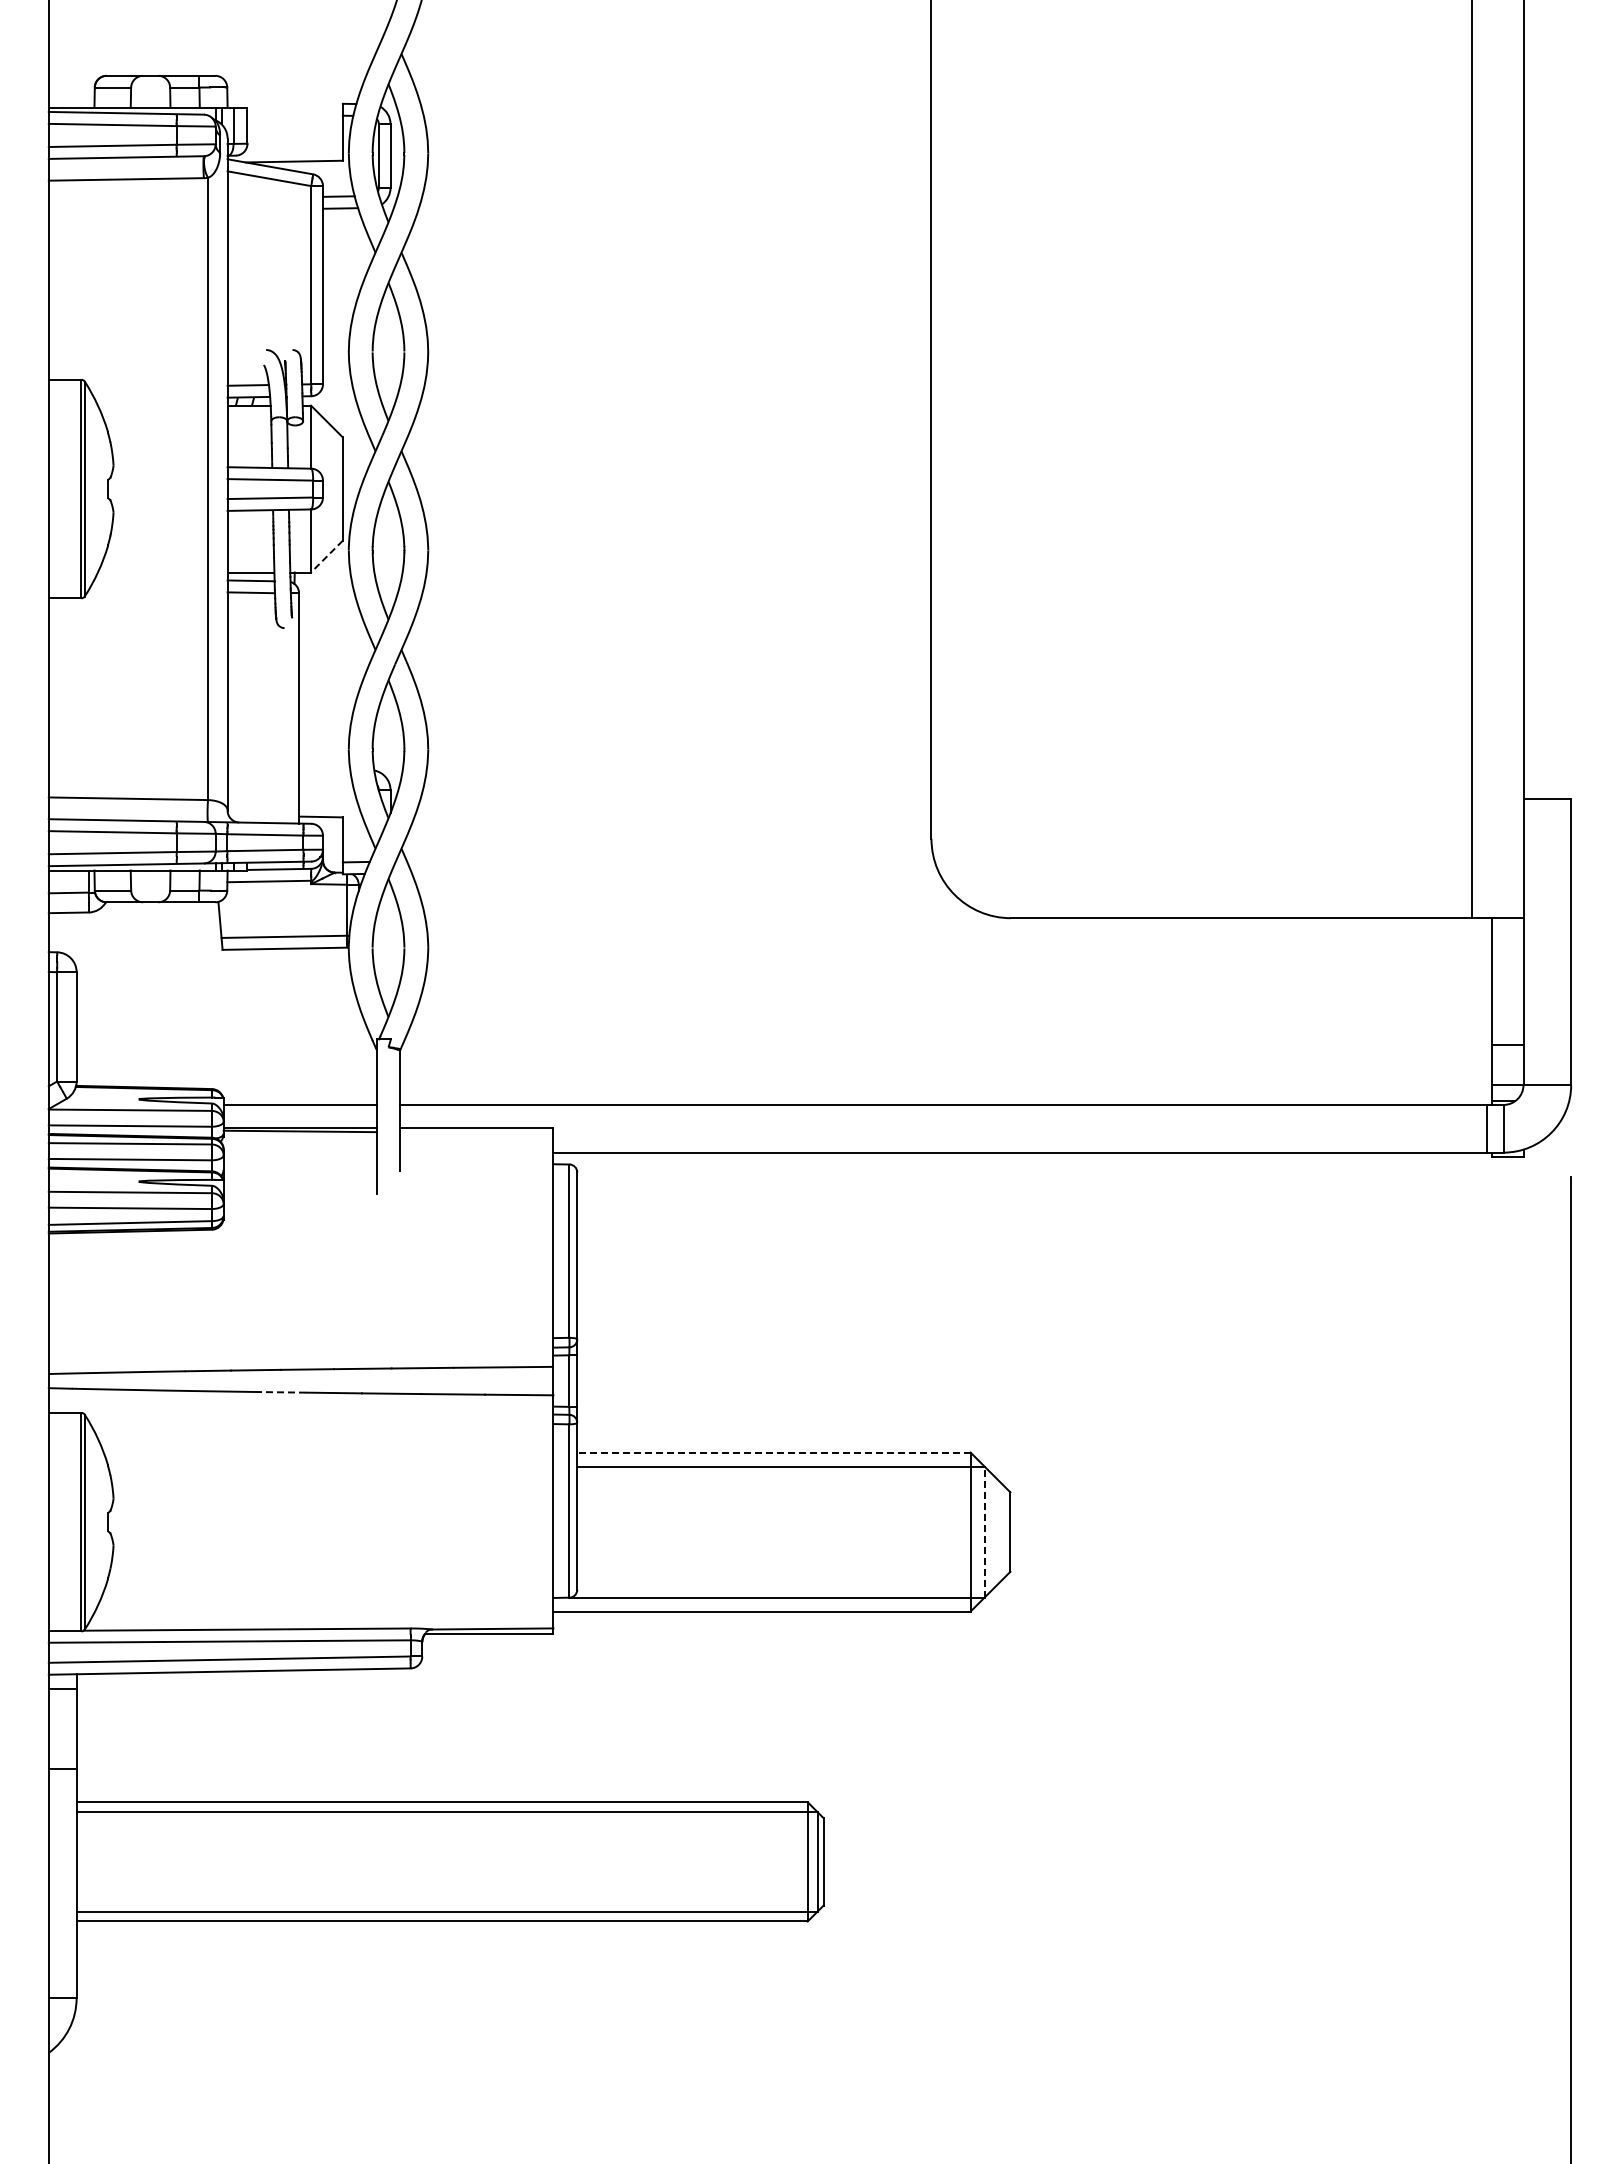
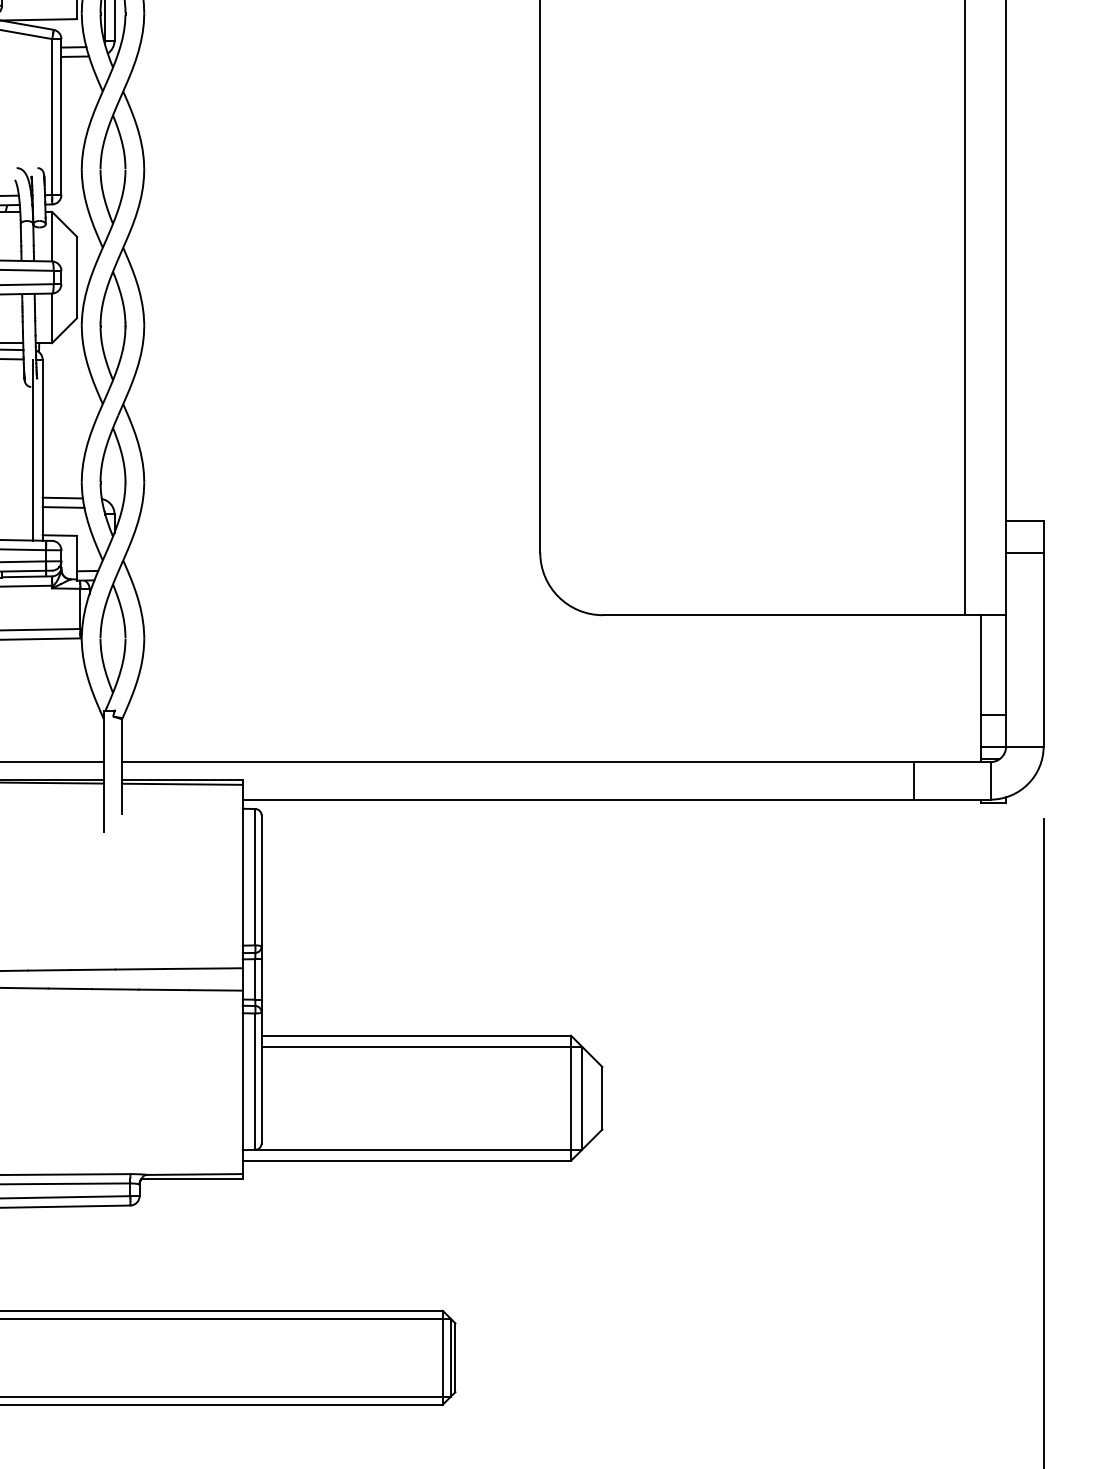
line: (326, 556) -> (64, 330), dashed -> solid
line: (287, 708) -> (33, 450), added
line: (324, 768) -> (62, 497), added
line: (325, 780) -> (63, 506), added
line: (1547, 838) -> (1025, 552), added
line: (1486, 1128) -> (913, 780), moved
line: (476, 1132) -> (182, 783), added
line: (280, 1392) -> (28, 988), dashed -> solid
line: (773, 1452) -> (415, 1035), dashed -> solid
line: (984, 1532) -> (581, 1098), dashed -> solid

